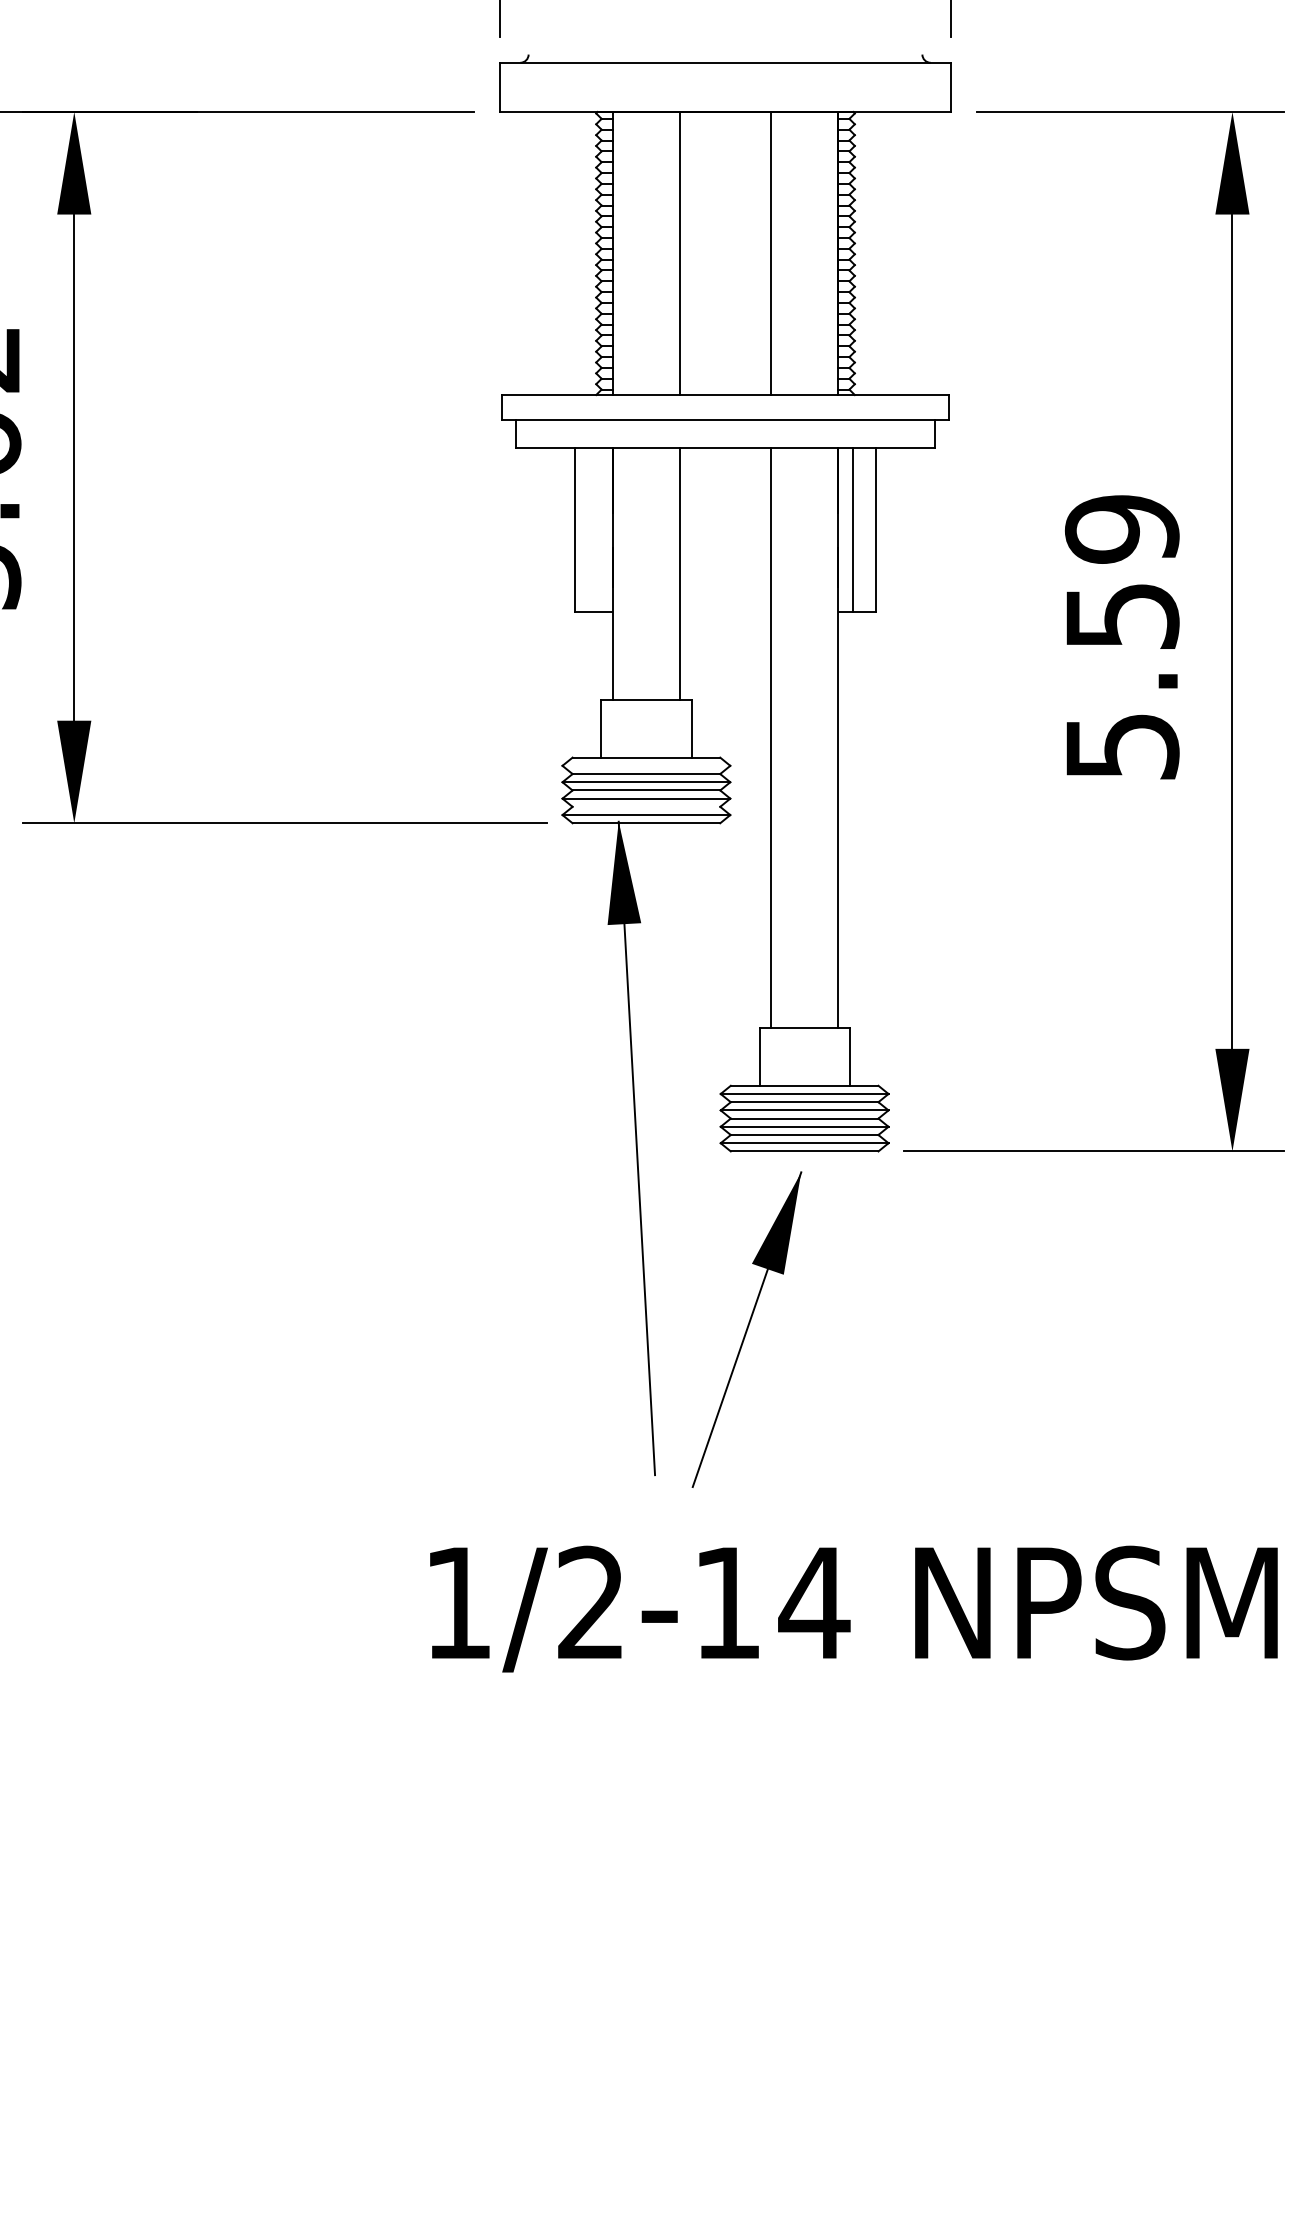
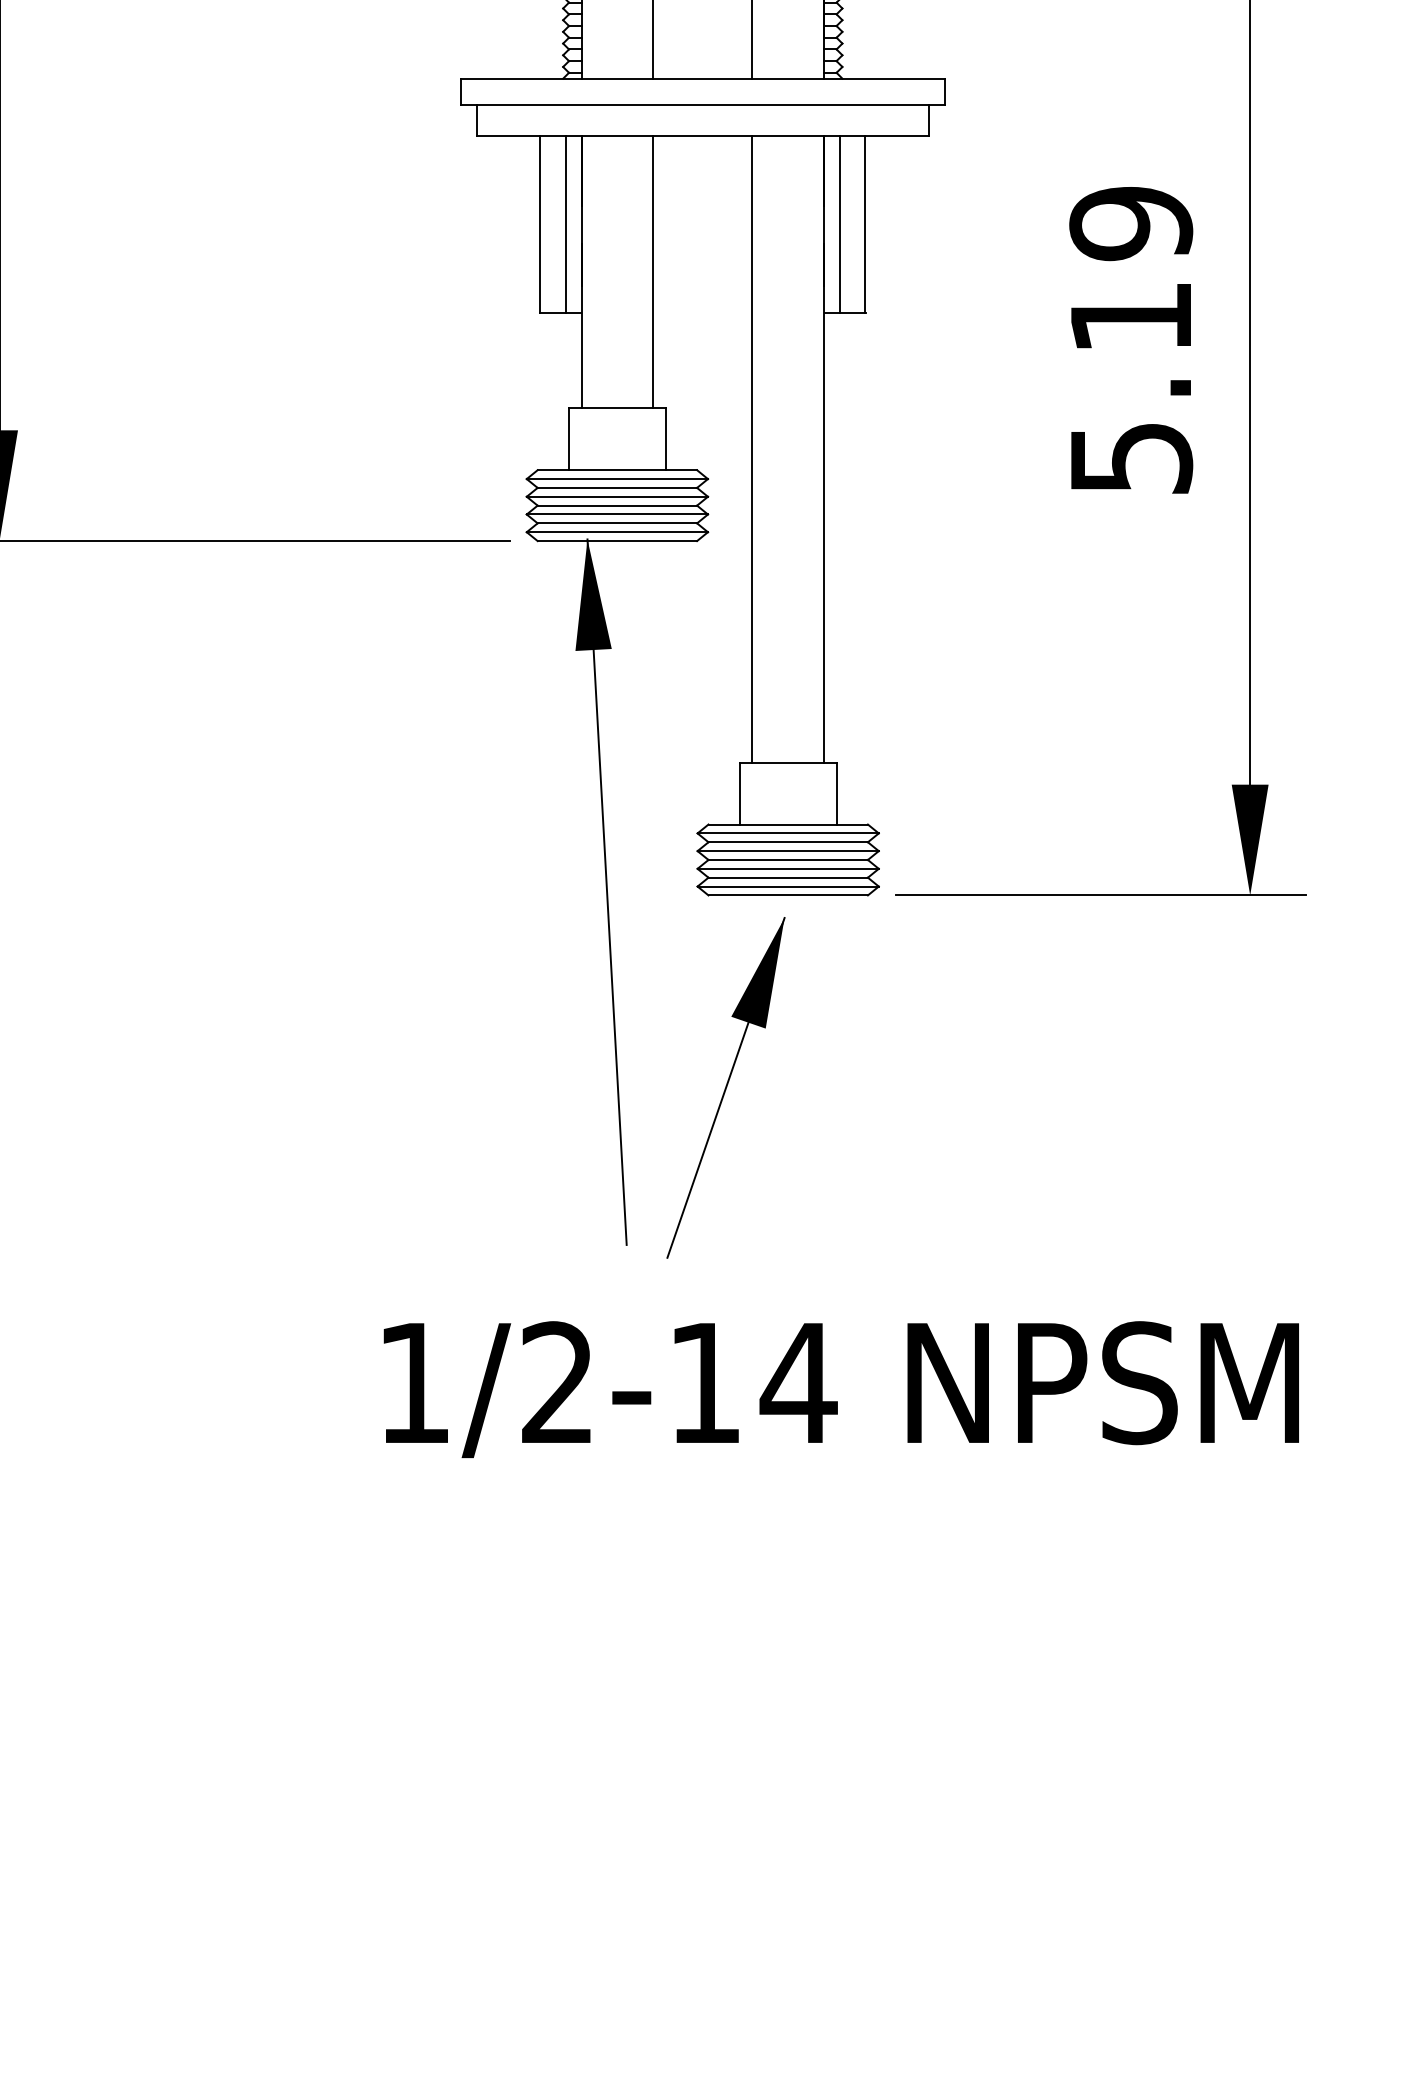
line: (598, 530) -> (565, 224), added
text: (1122, 616) -> (1131, 317), 5.59 -> 5.19
line: (646, 765) -> (617, 478), added
line: (646, 806) -> (617, 522), added

